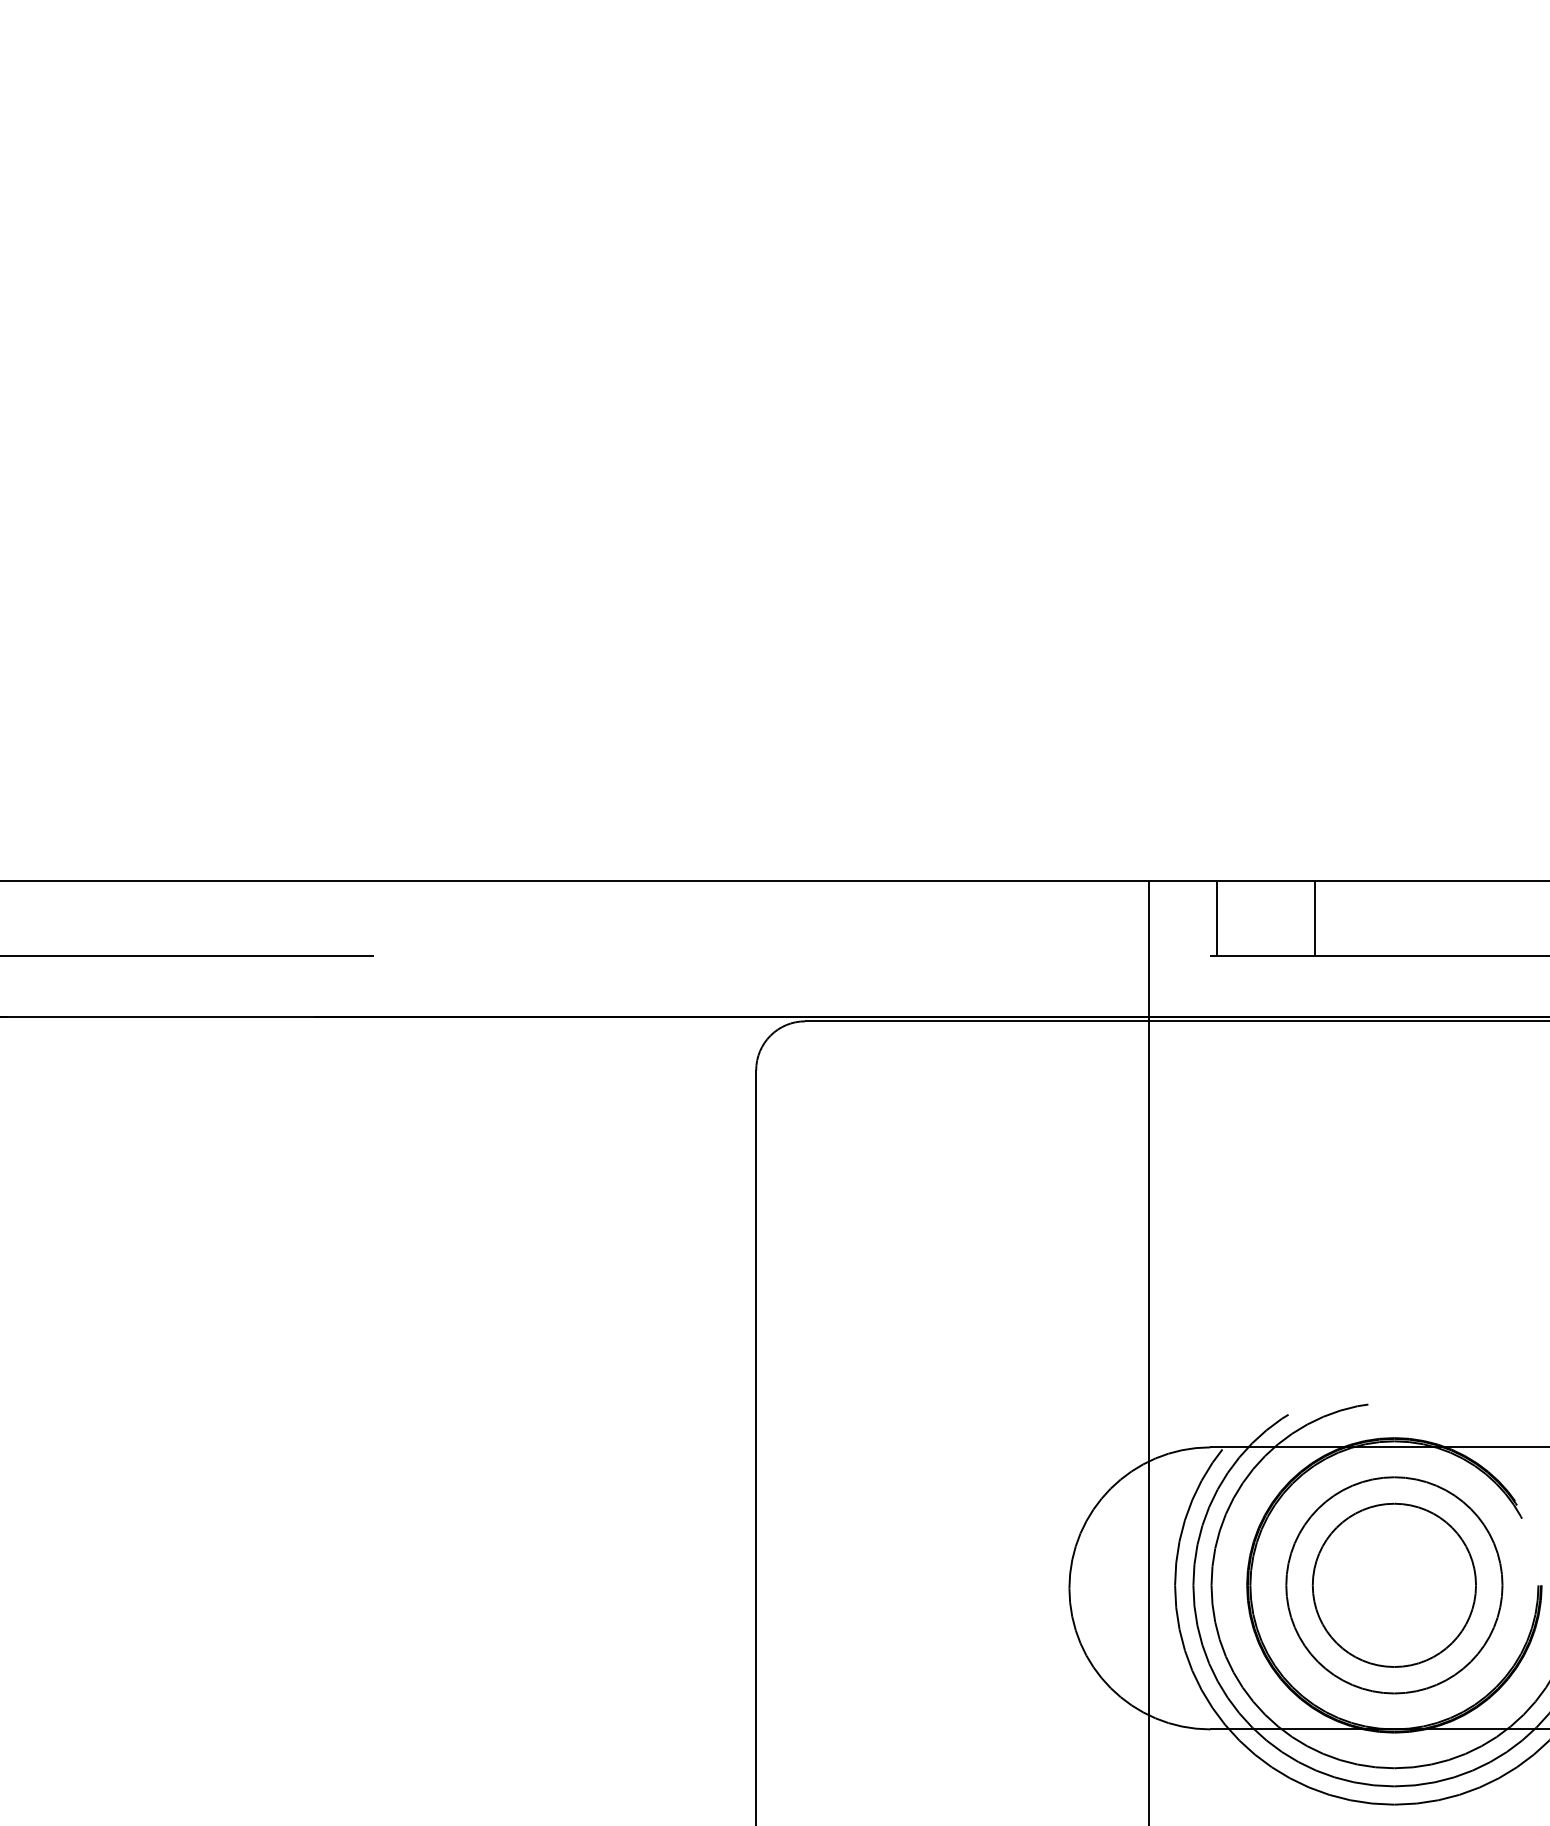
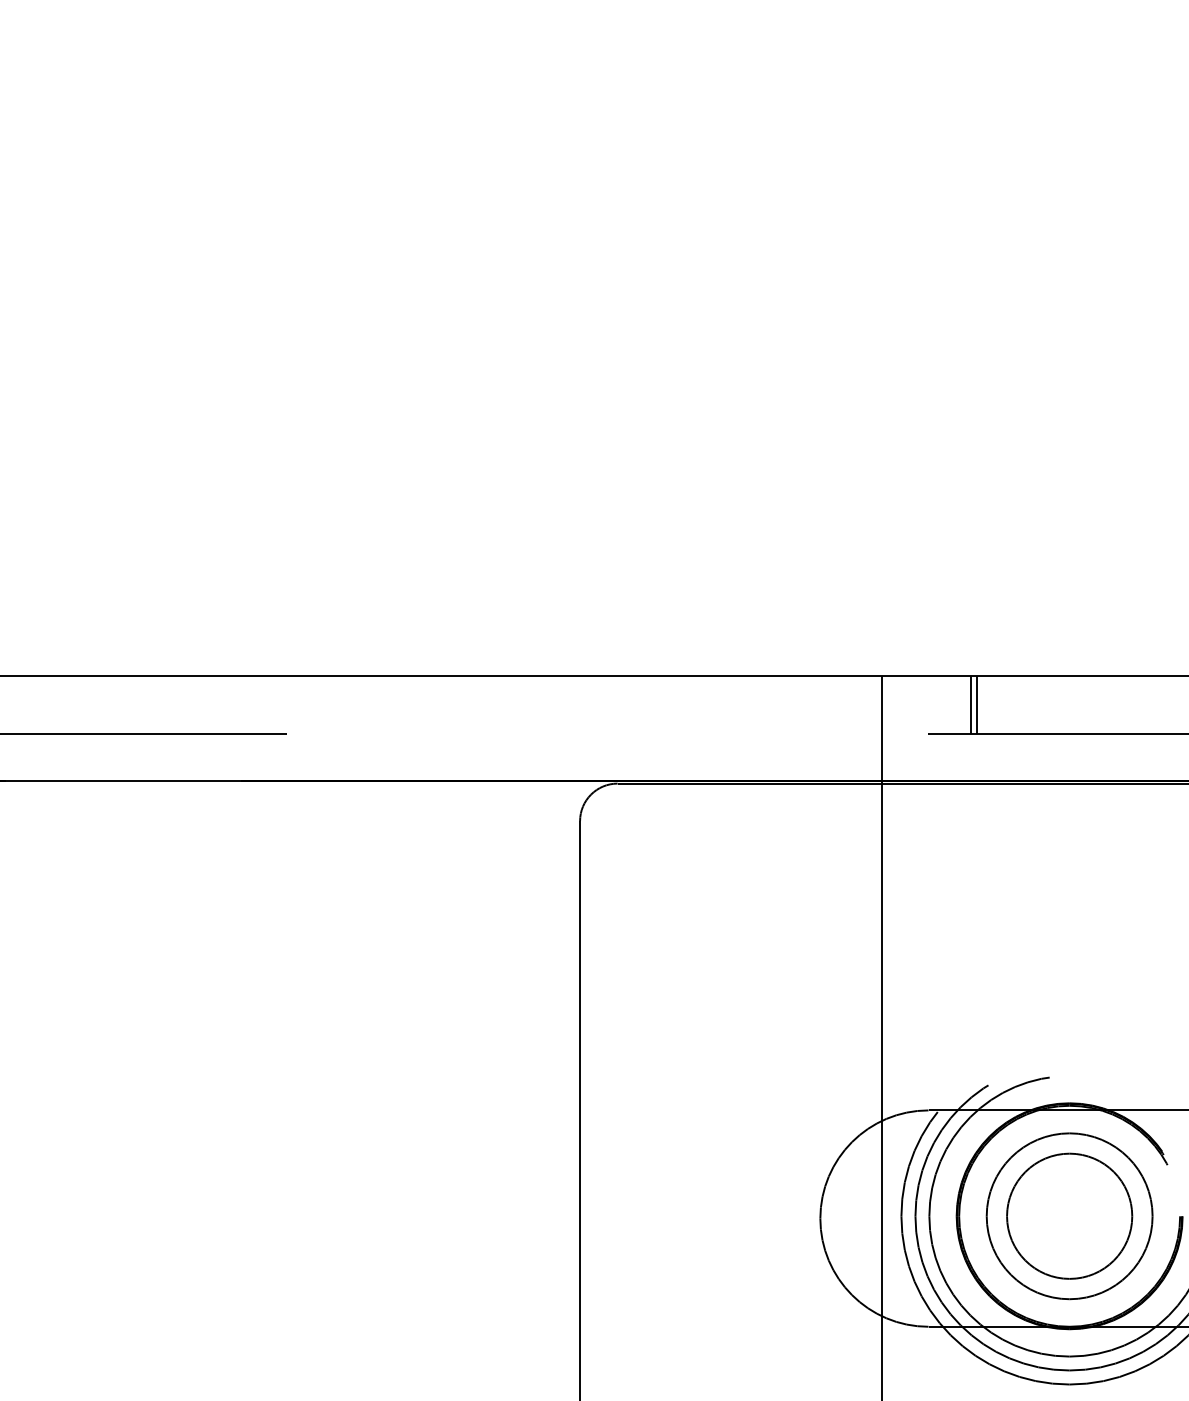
line: (1216, 918) -> (976, 704), moved
line: (1314, 918) -> (970, 704), moved

